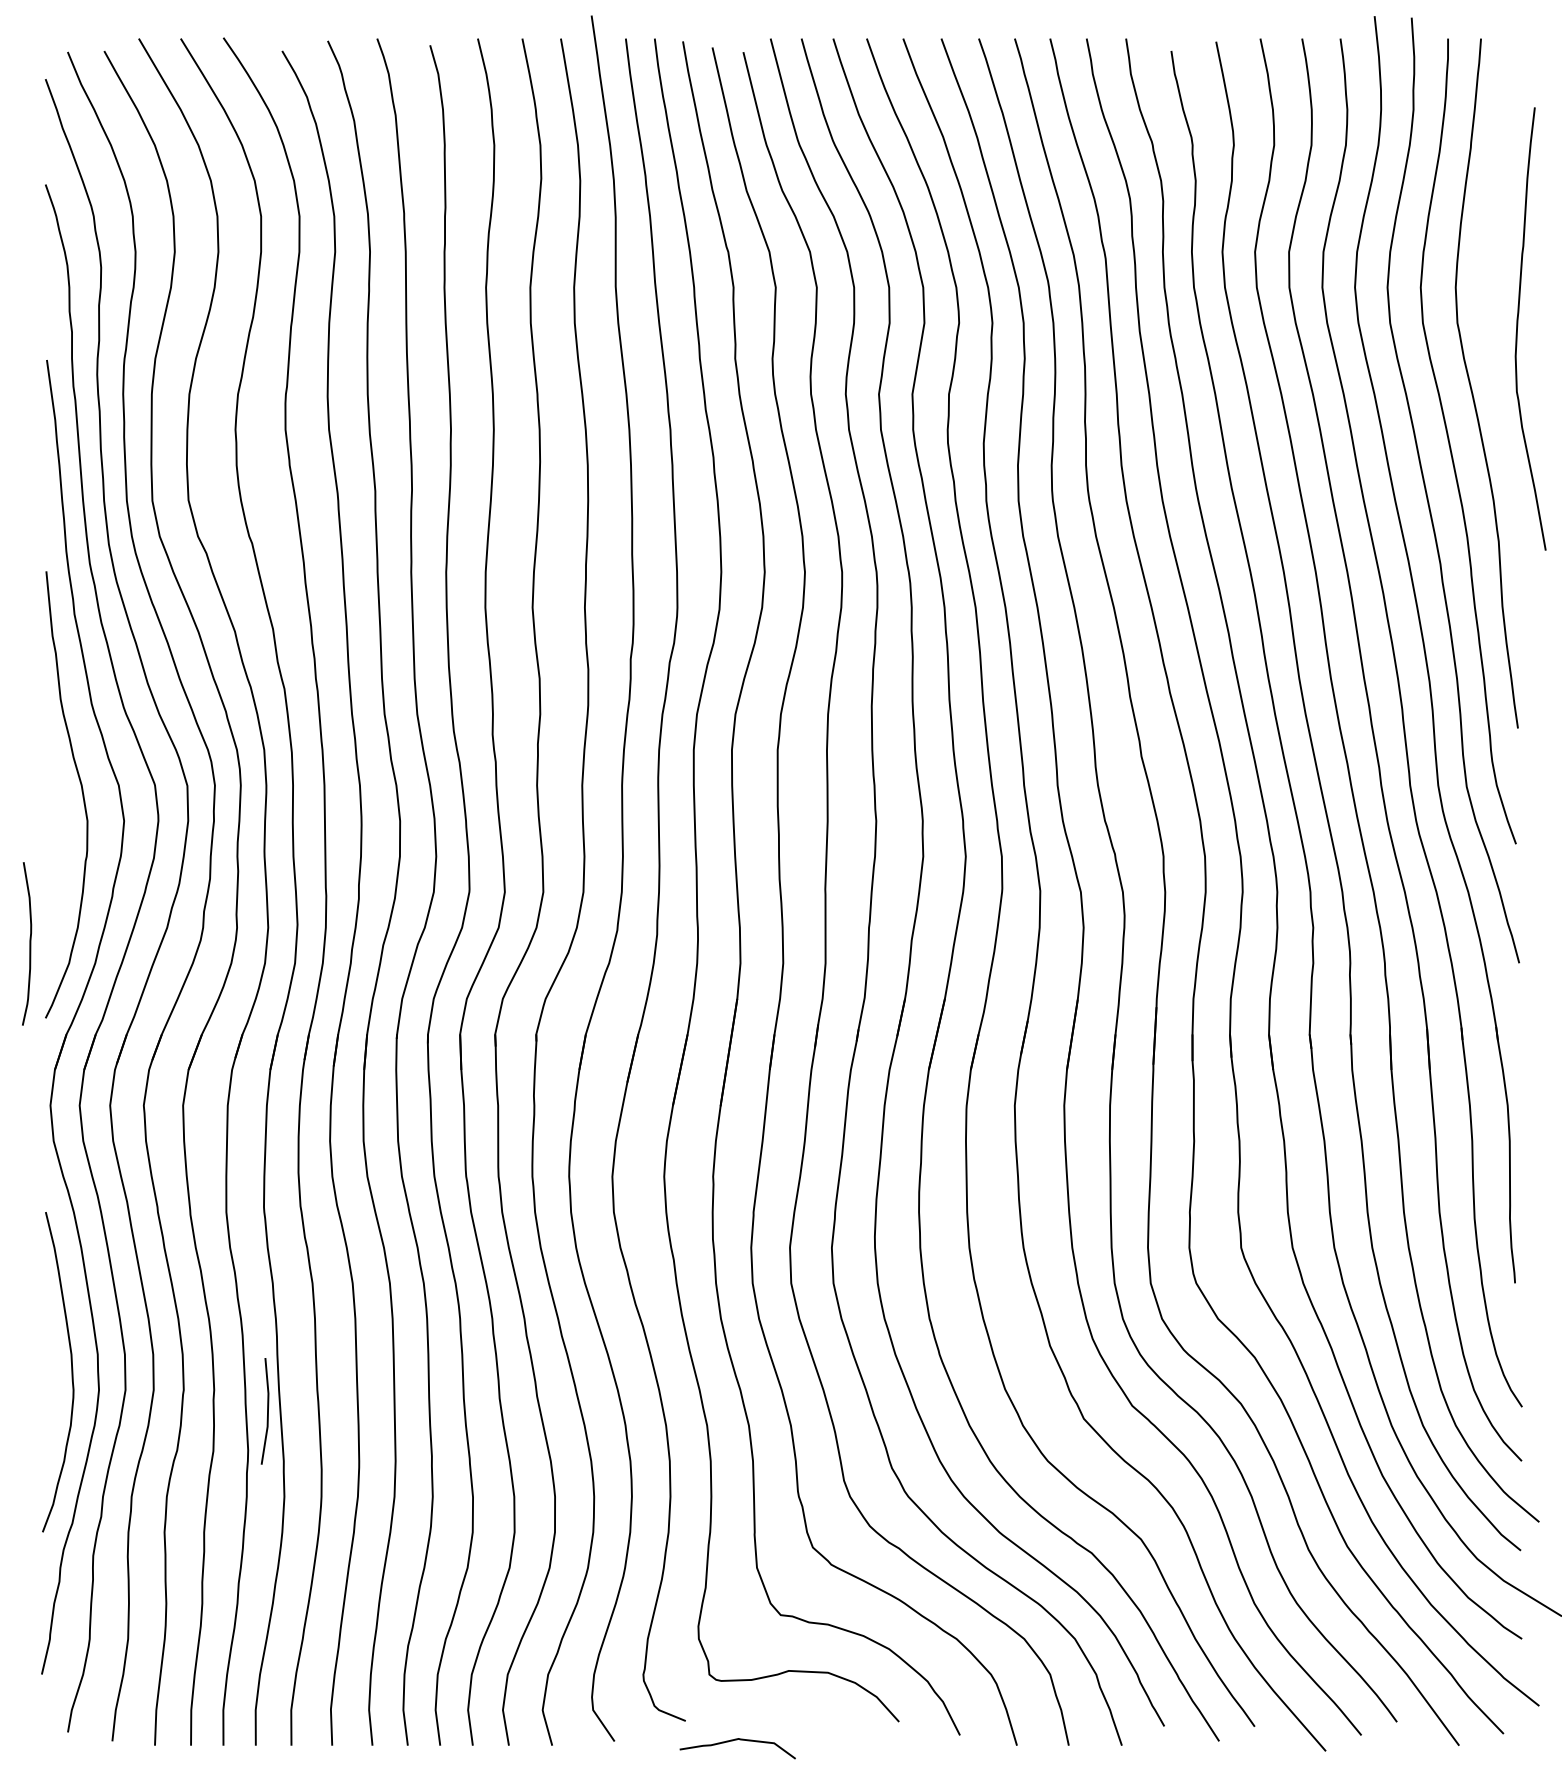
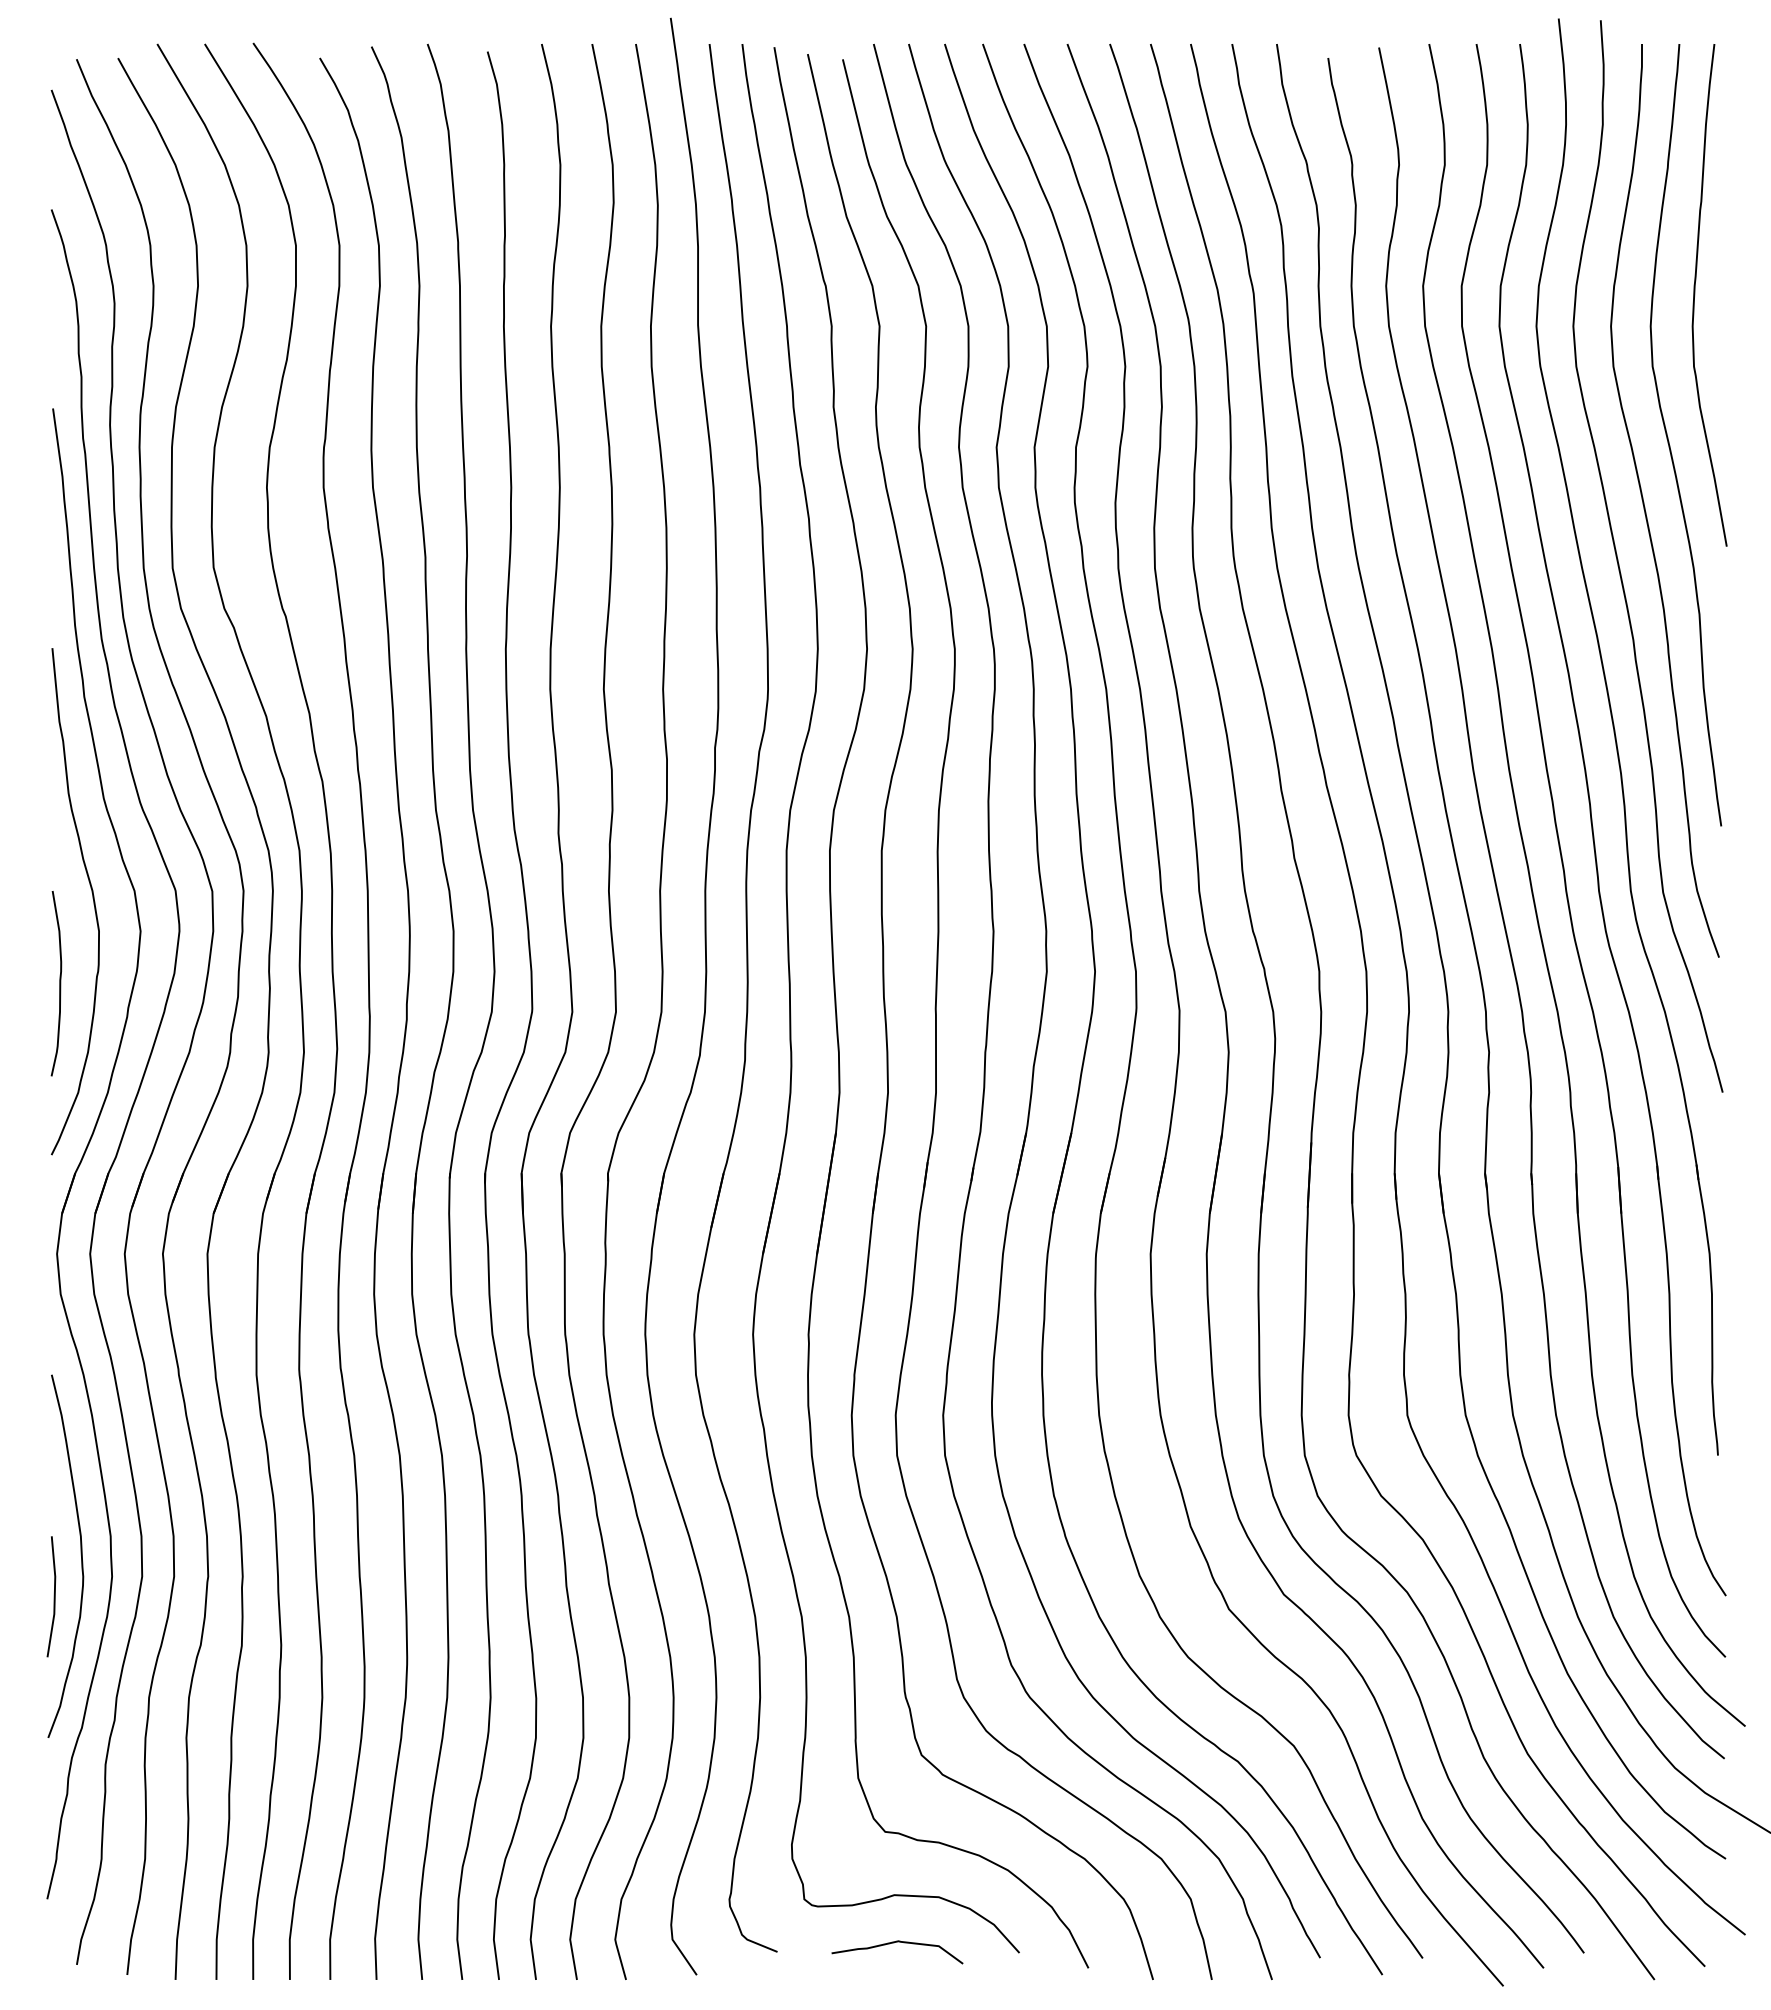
curve: (1518, 329) -> (1695, 295), moved
curve: (29, 943) -> (59, 983), moved
line: (266, 1411) -> (53, 1596), moved
curve: (735, 1740) -> (894, 1943), moved

